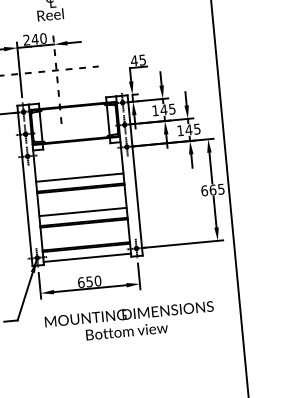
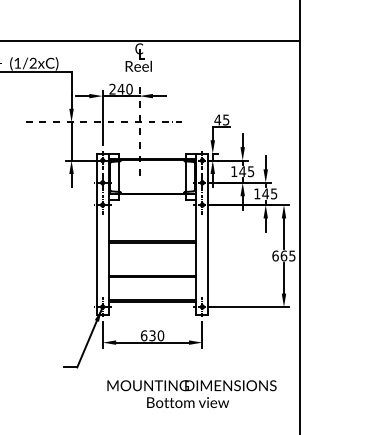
line: (79, 178) -> (152, 231), removed
line: (82, 211) -> (152, 265), removed
line: (87, 257) -> (152, 311), removed
text: (89, 281) -> (152, 335), 650 -> 630
text: (129, 321) -> (191, 393), moved

